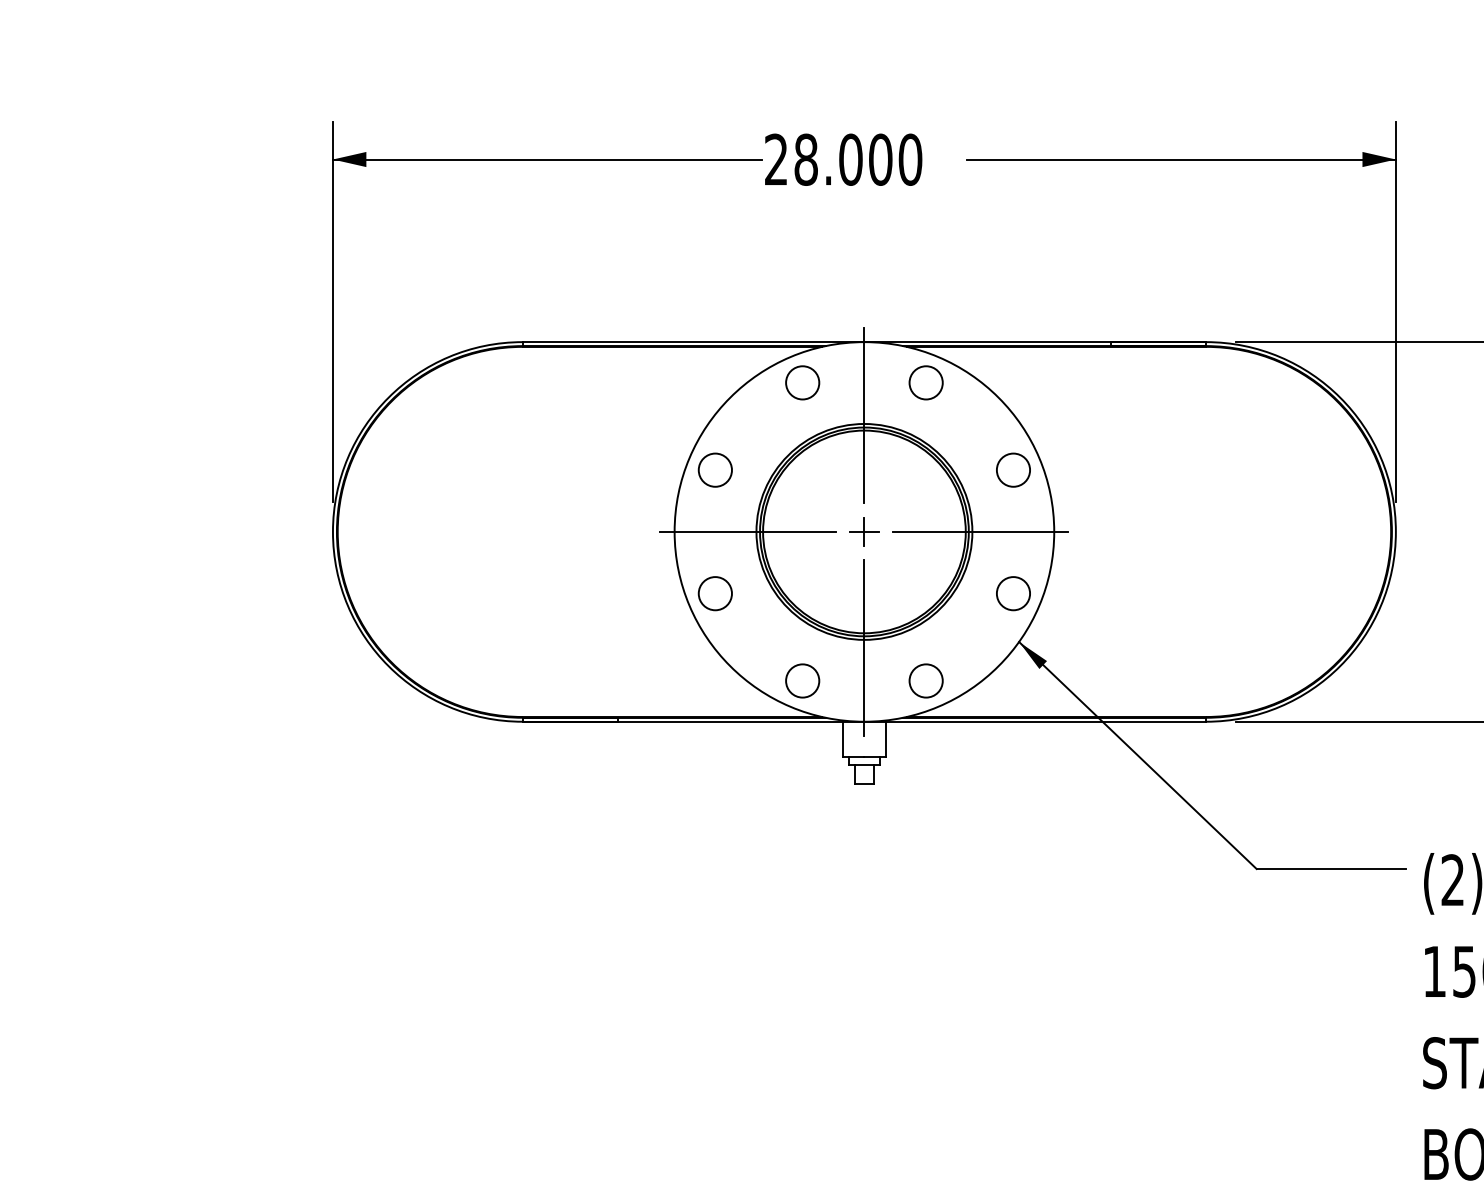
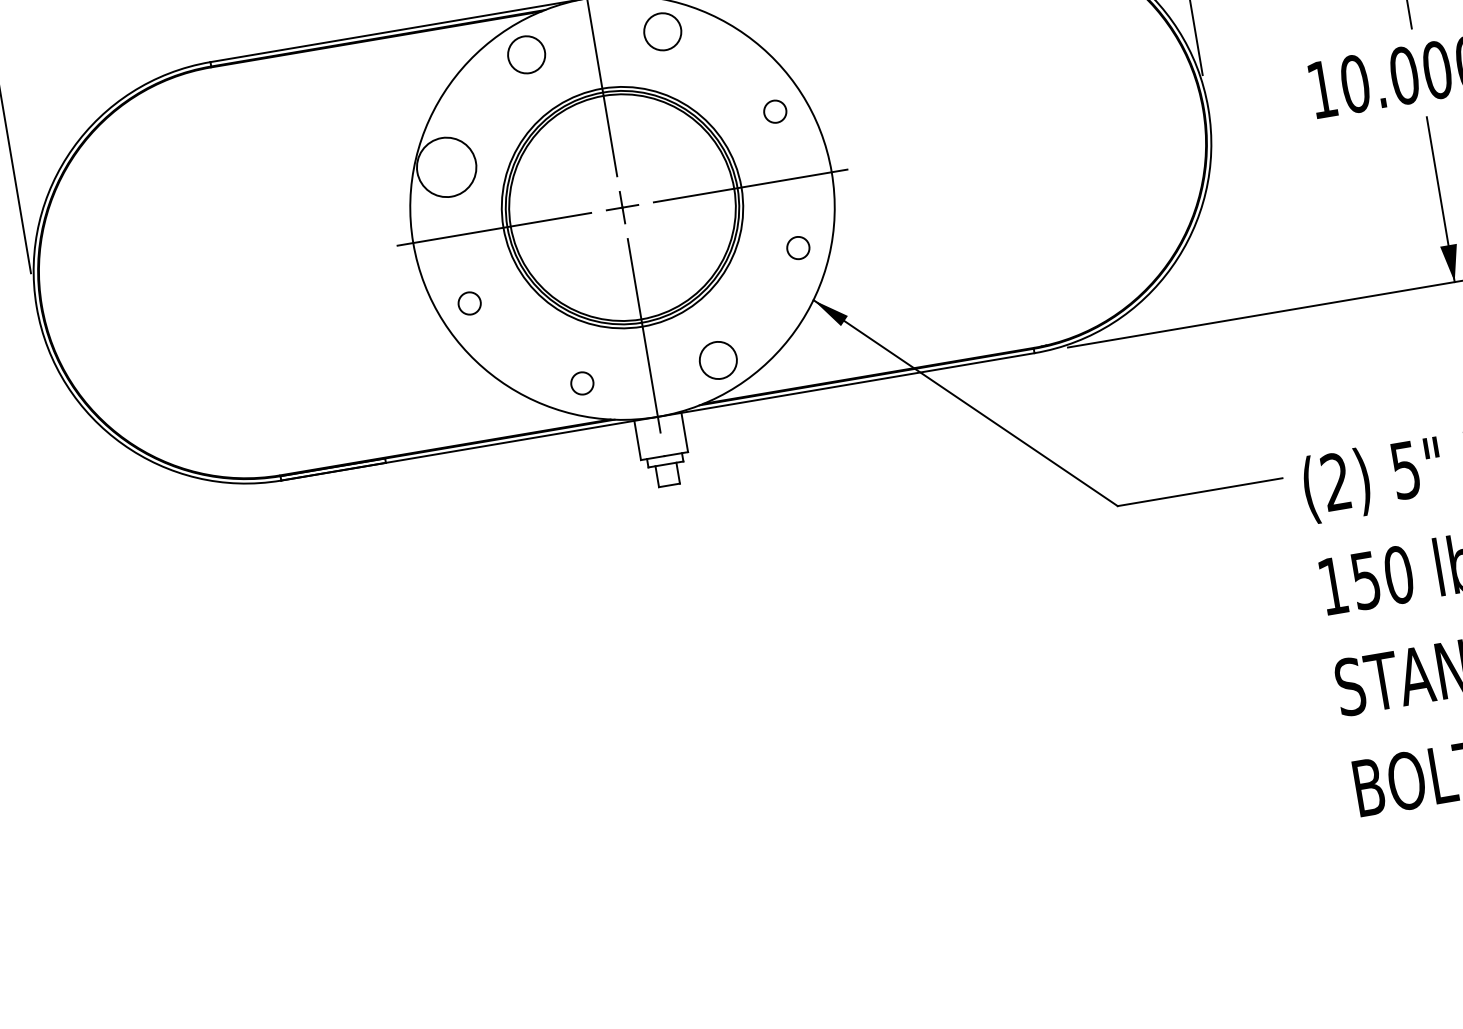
circle: (714, 469) -> (445, 166), size x1.6
circle: (1013, 469) -> (775, 111), size x0.6
circle: (714, 593) -> (468, 303), size x0.6
circle: (1013, 593) -> (798, 247), size x0.6
circle: (802, 680) -> (581, 382), size x0.6

